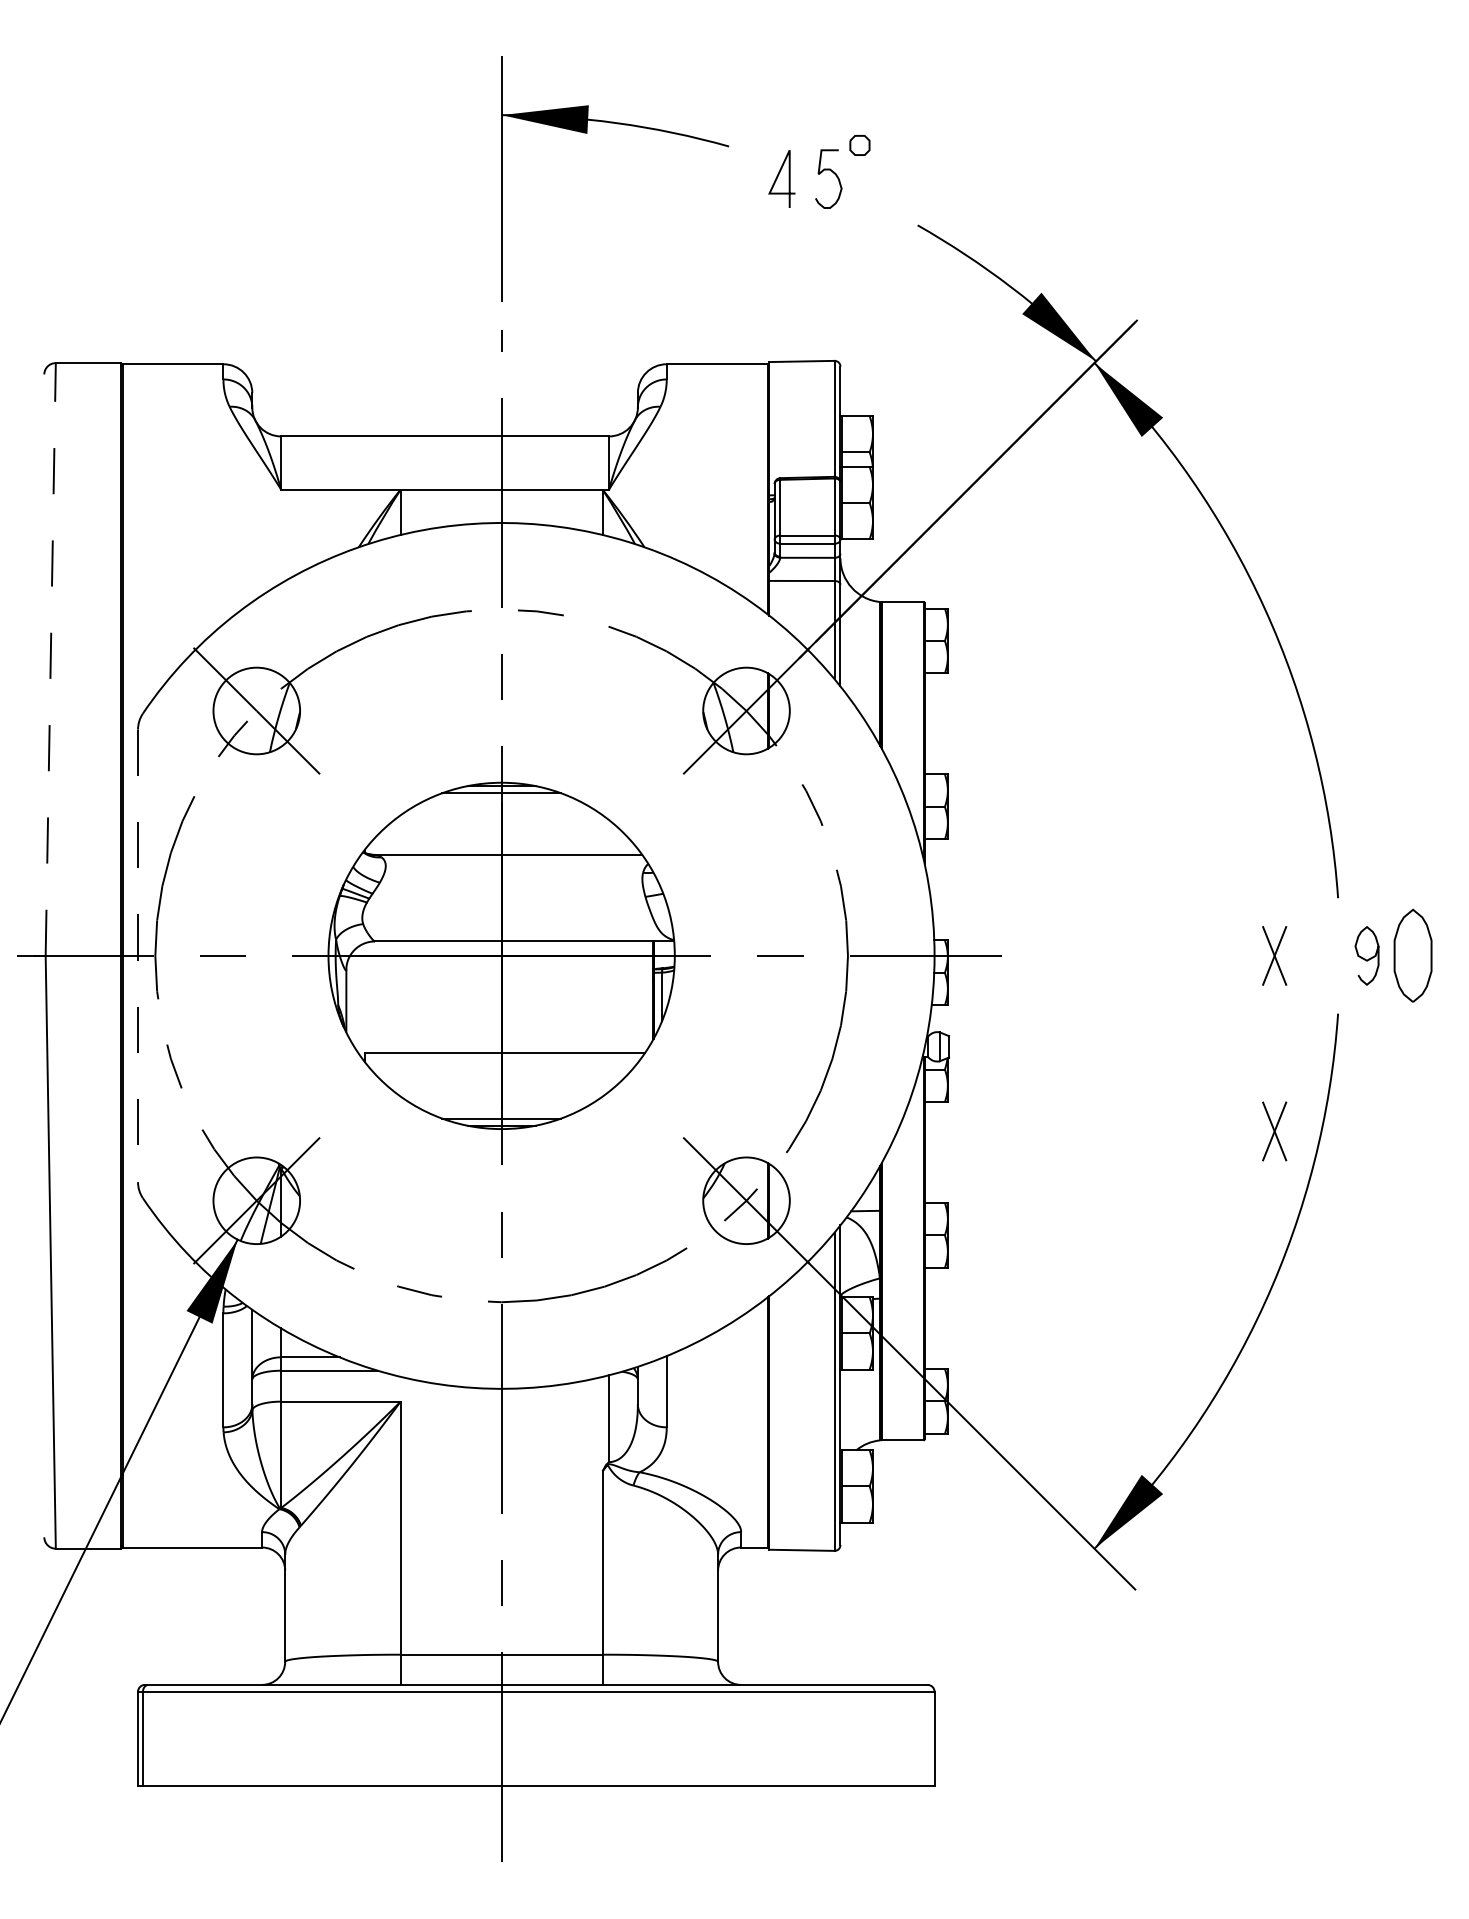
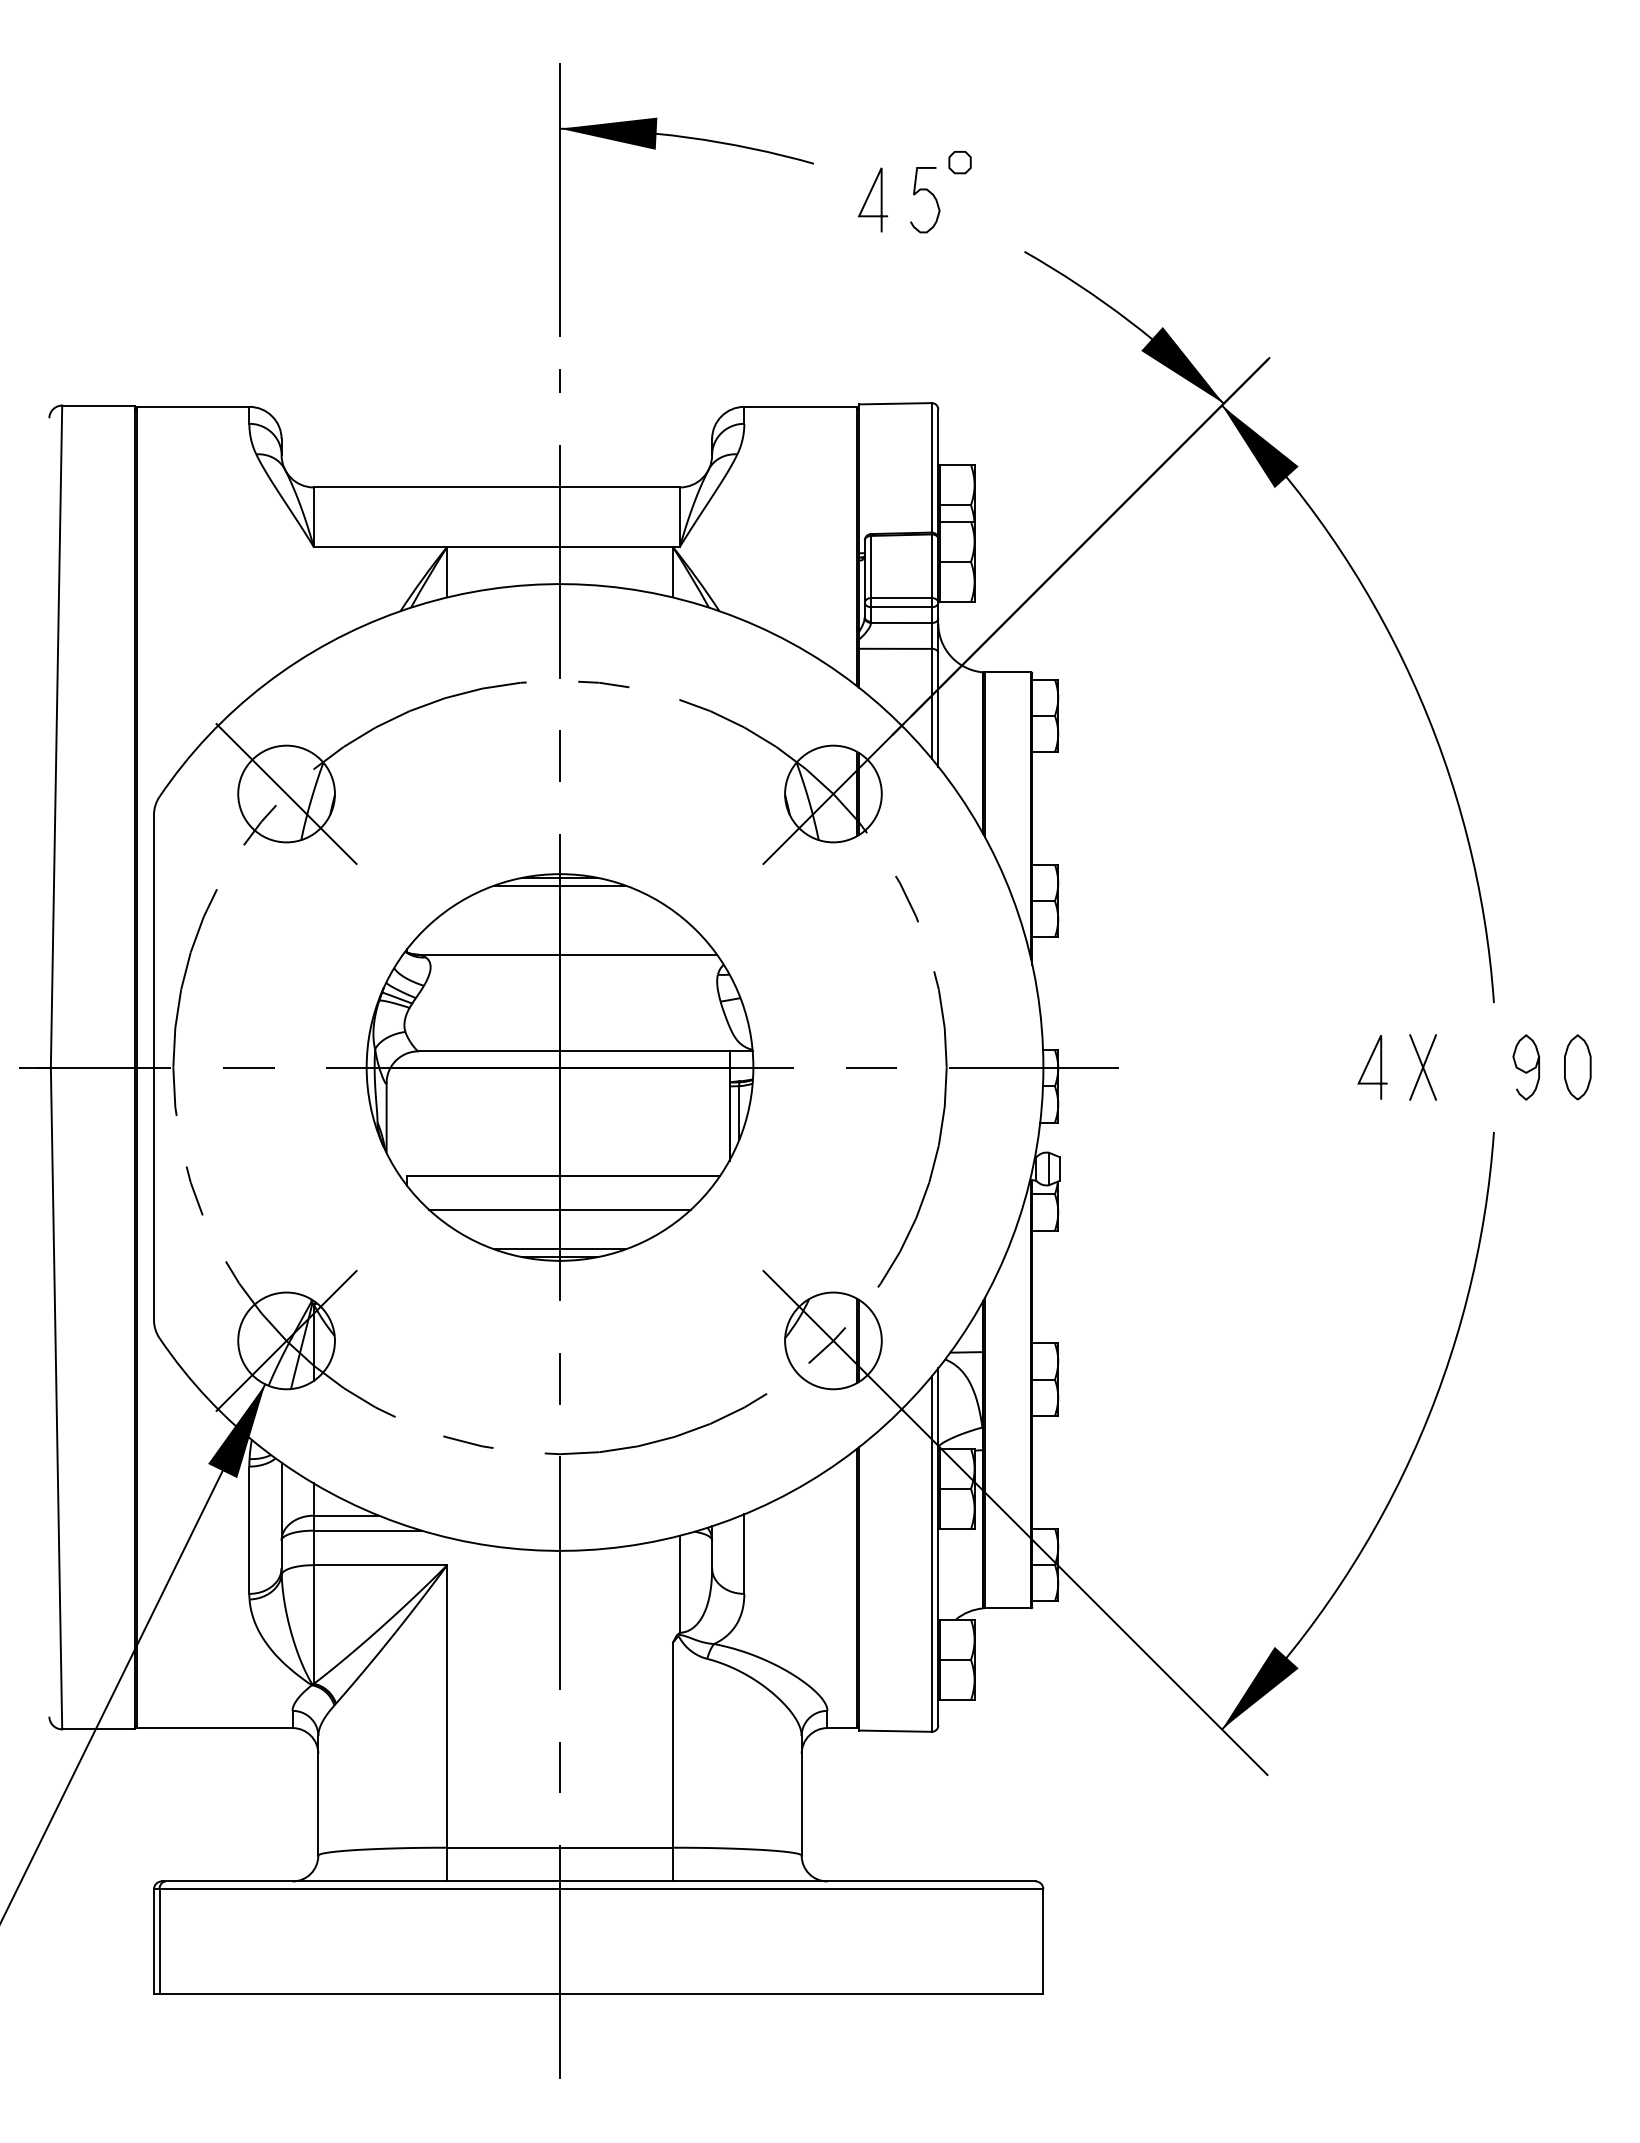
line: (50, 659) -> (56, 736), dashed -> solid
line: (1225, 954) -> (1368, 1065), added
line: (138, 955) -> (154, 1067), dashed -> solid
part: (1412, 955) -> (1577, 1067), size x0.62
line: (501, 1083) -> (559, 1209), added
part: (1274, 1131) -> (1422, 1263), removed

